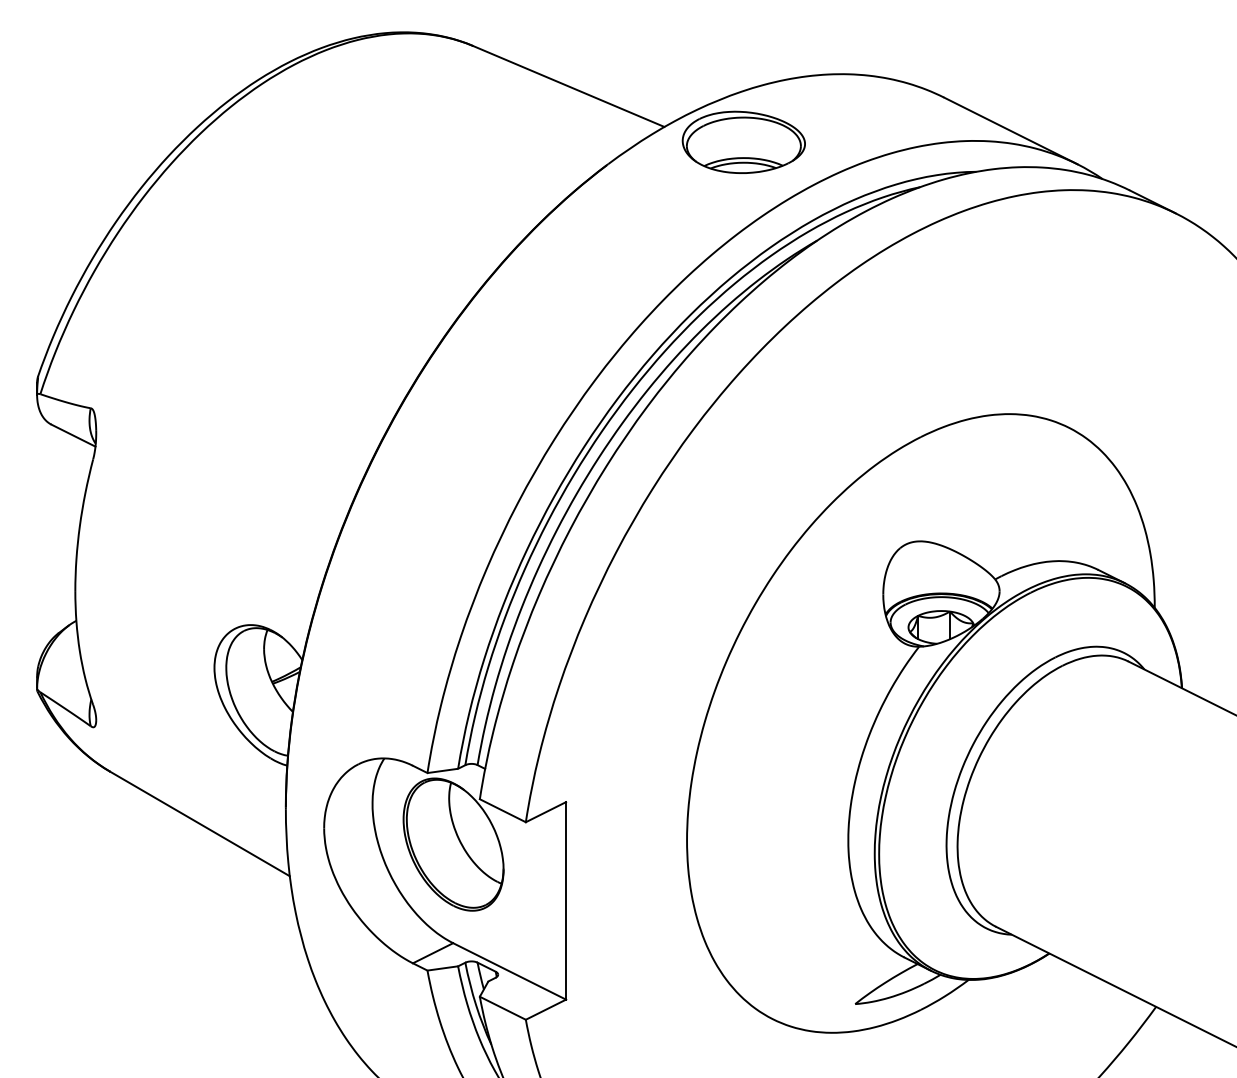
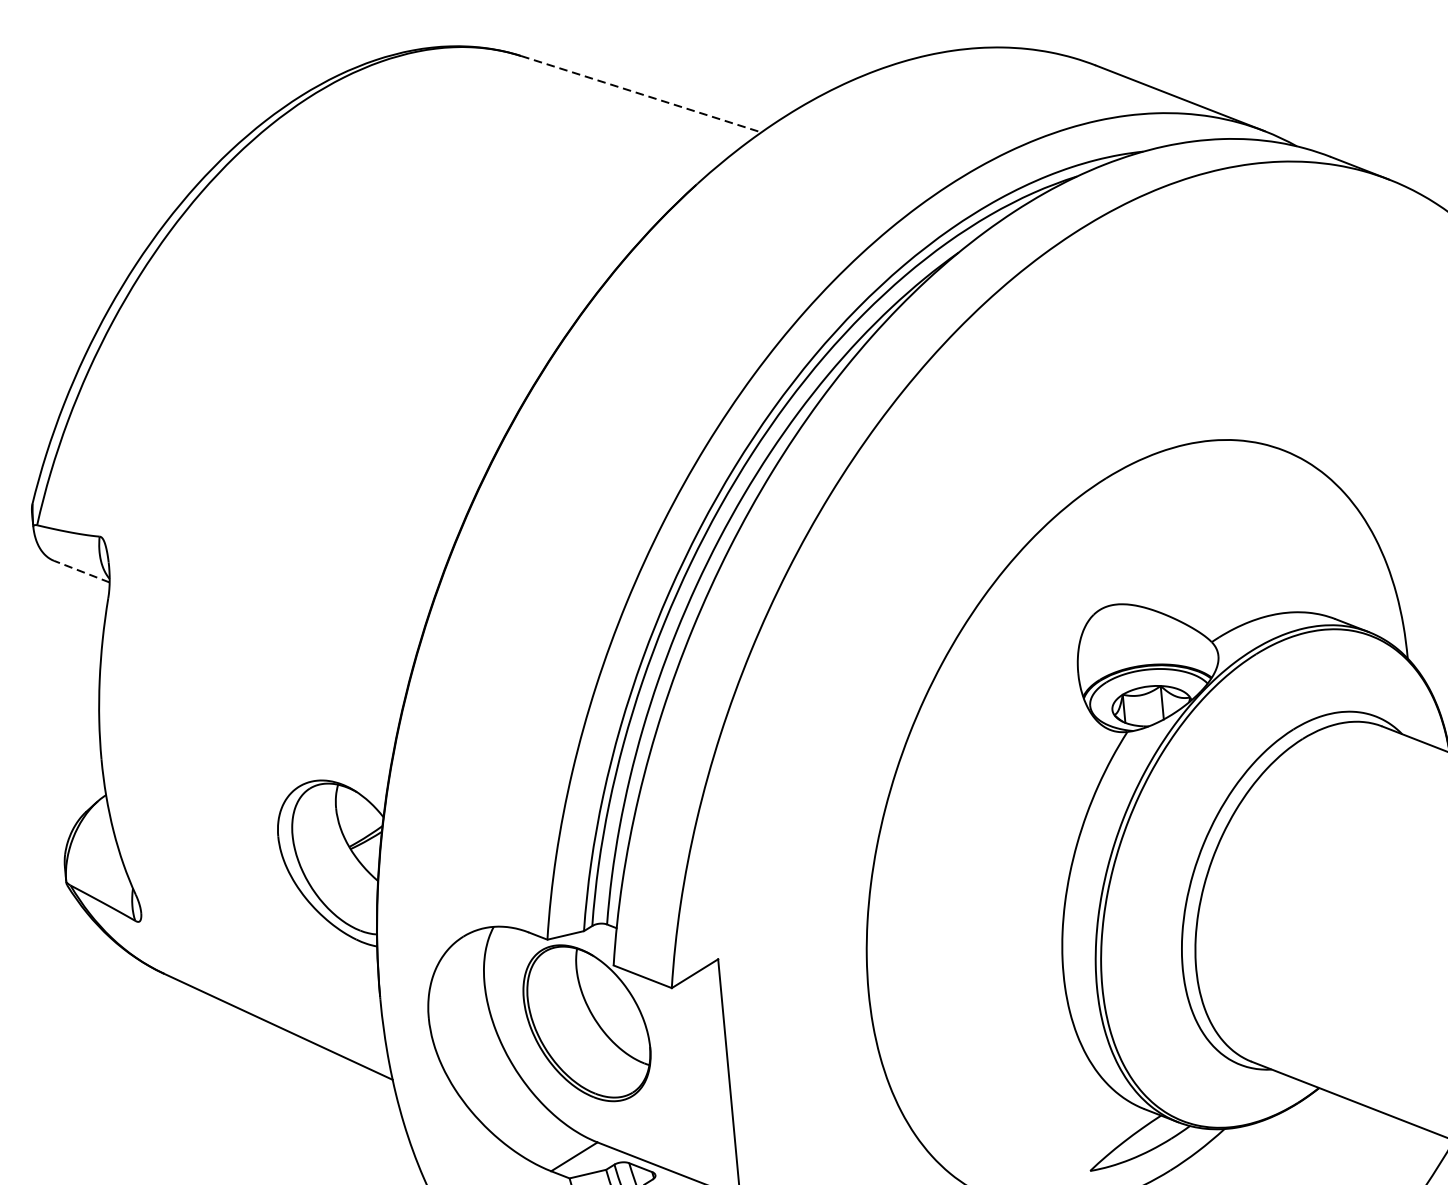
line: (568, 86) -> (640, 94), solid -> dashed
part: (743, 141) -> (858, 141), removed
line: (73, 435) -> (81, 571), solid -> dashed

